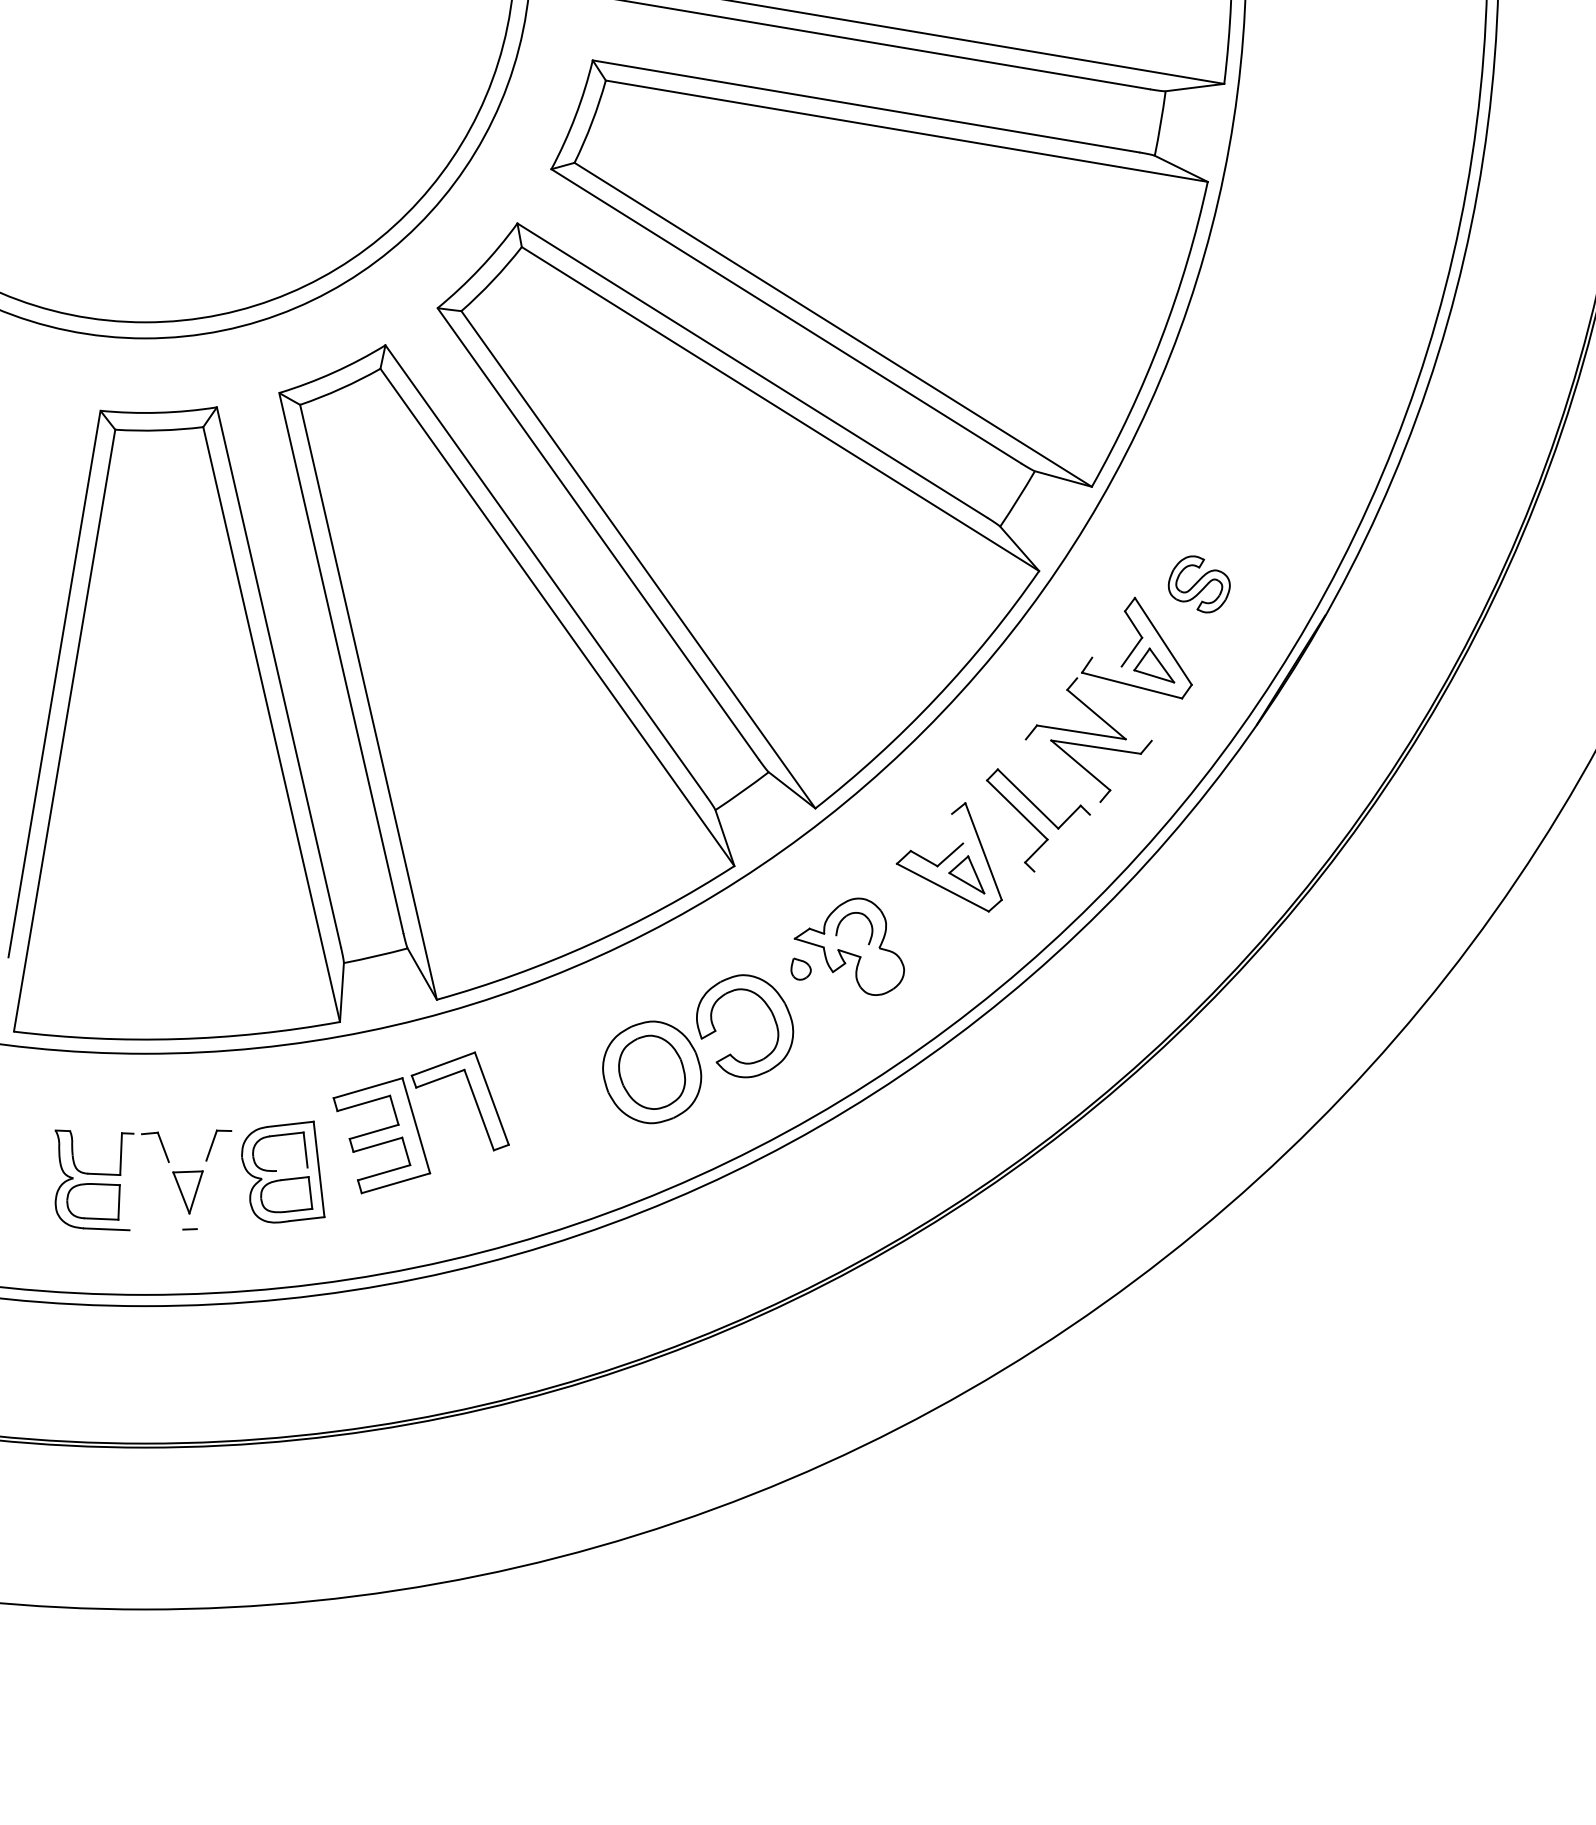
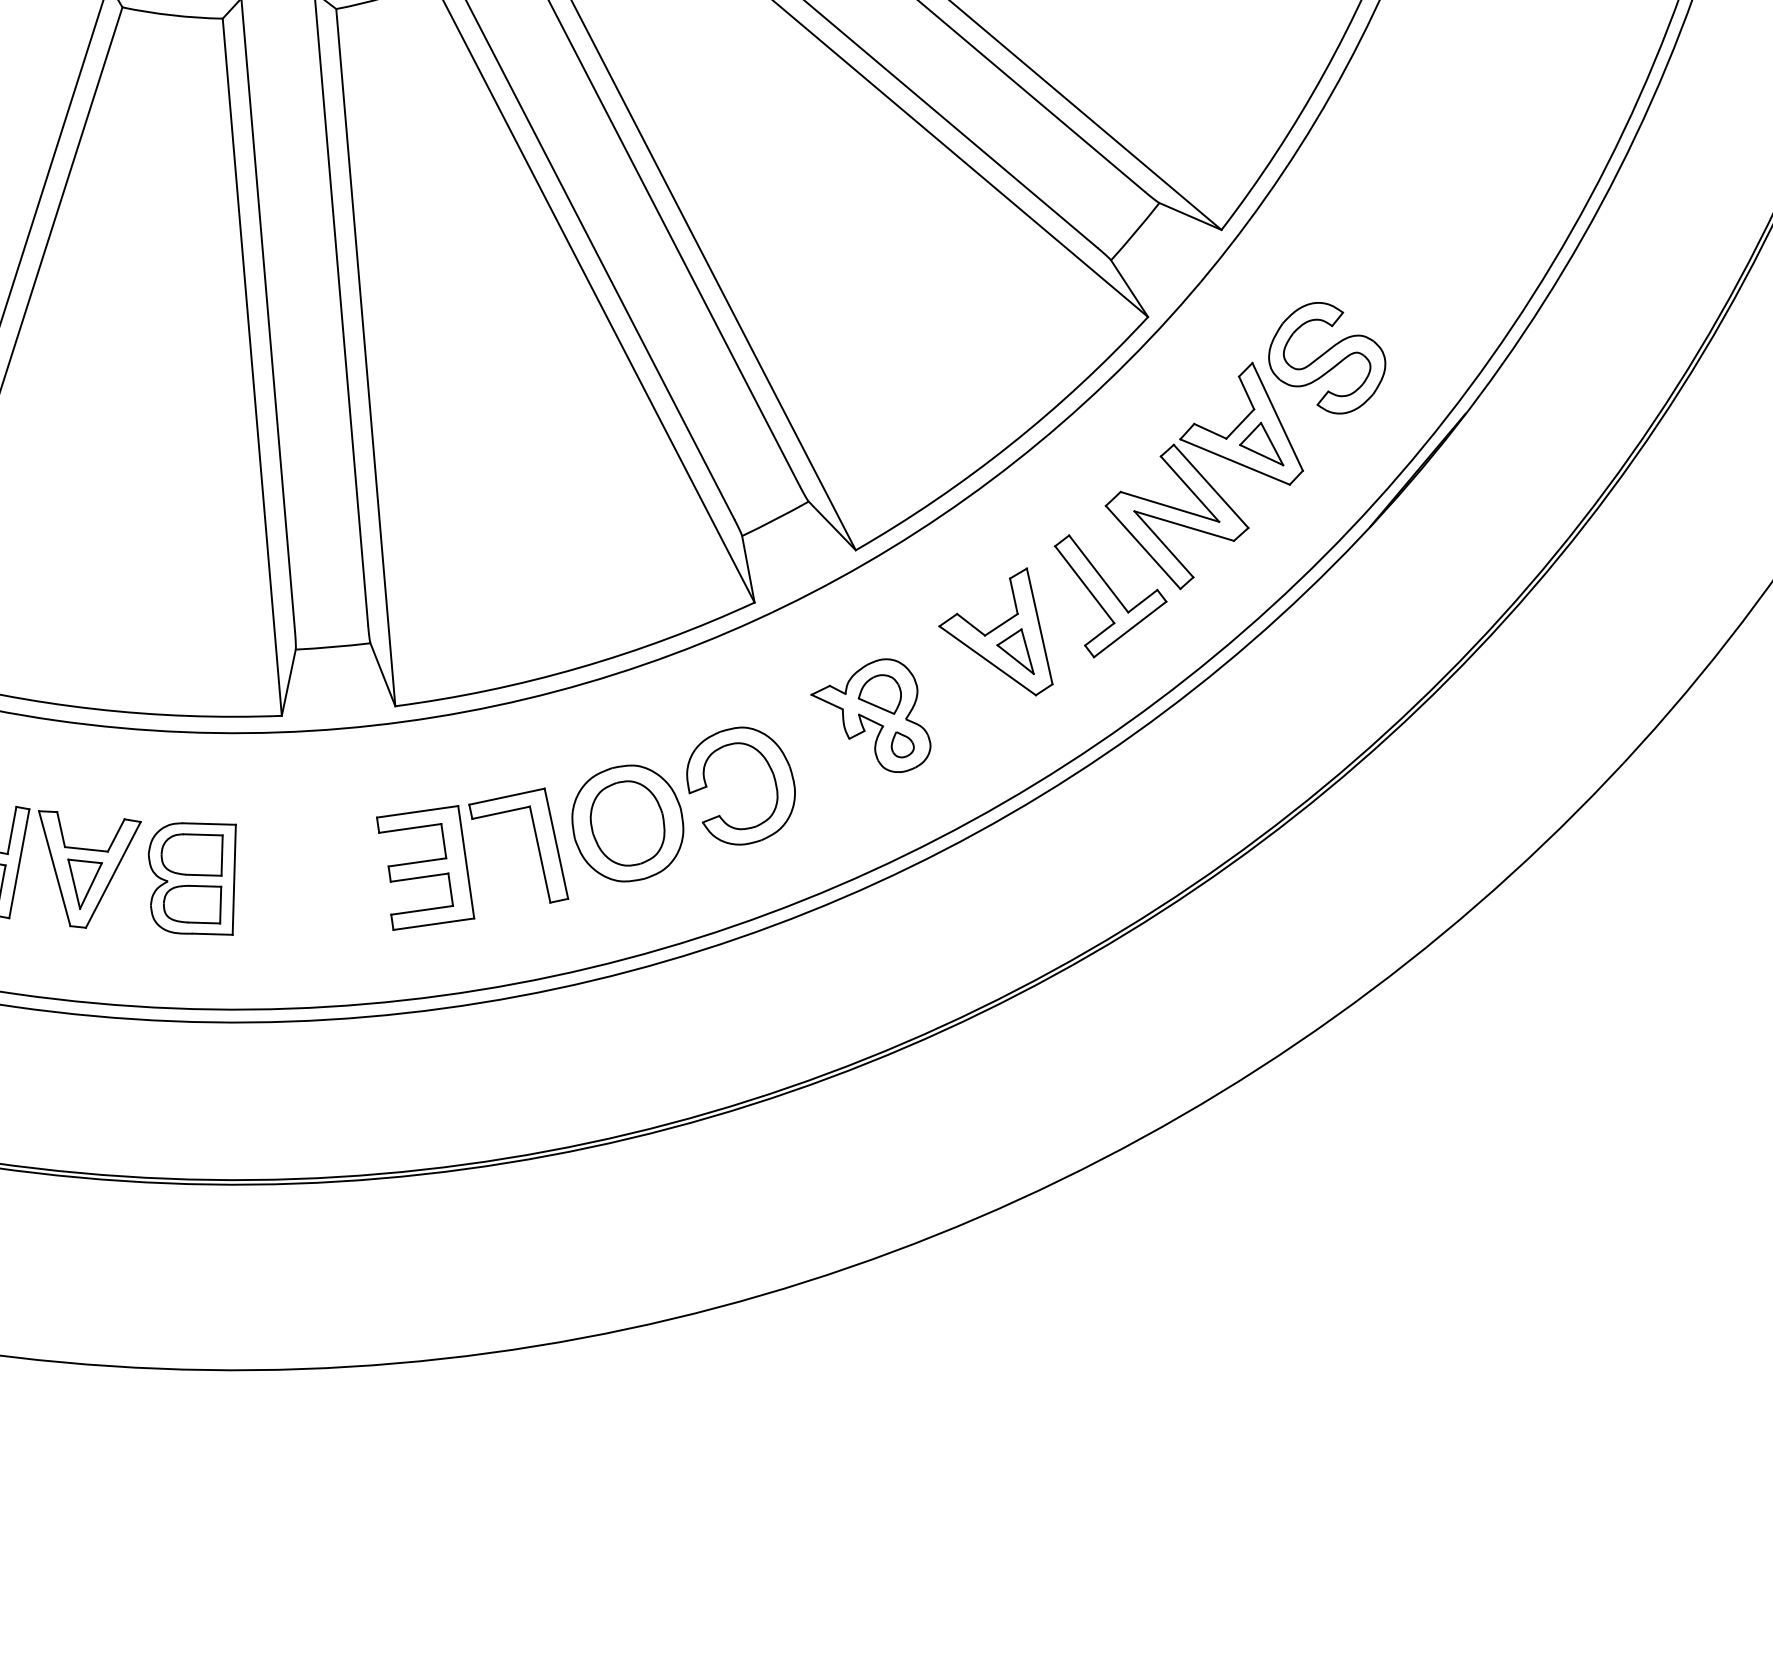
part: (1199, 584) -> (1327, 358), size x1.67
line: (1106, 661) -> (1209, 430), added
line: (1114, 709) -> (1211, 486), added
line: (1062, 770) -> (1142, 547), added
line: (957, 828) -> (1013, 595), added
line: (1061, 842) -> (1129, 628), added
line: (852, 940) -> (876, 706), added
part: (800, 968) -> (902, 744), moved
part: (420, 1122) -> (471, 859), moved
line: (187, 1161) -> (86, 849), added
line: (291, 1168) -> (203, 874), added
line: (213, 1180) -> (112, 875), added
line: (131, 1181) -> (19, 863), added
line: (162, 1181) -> (54, 868), added

